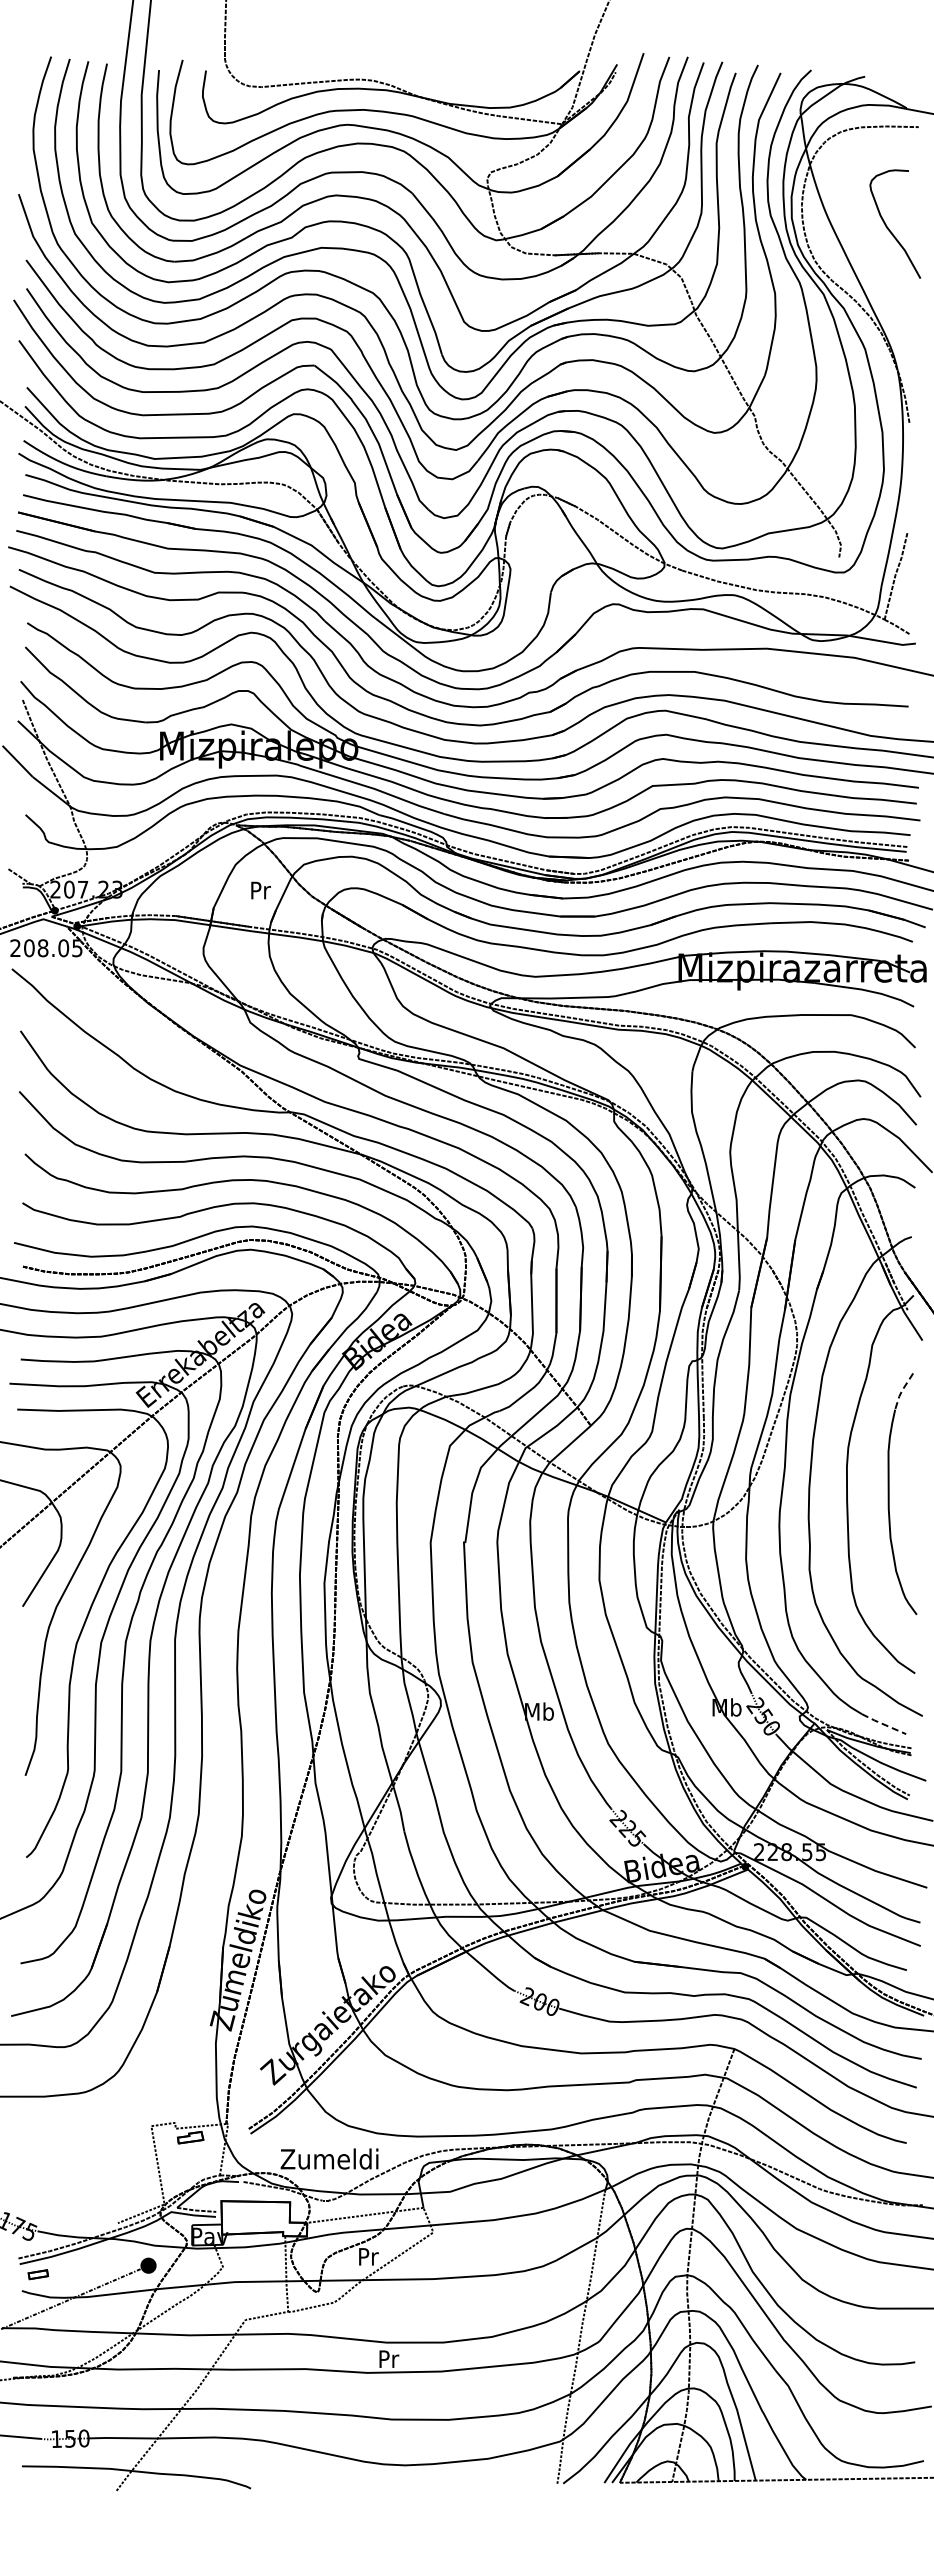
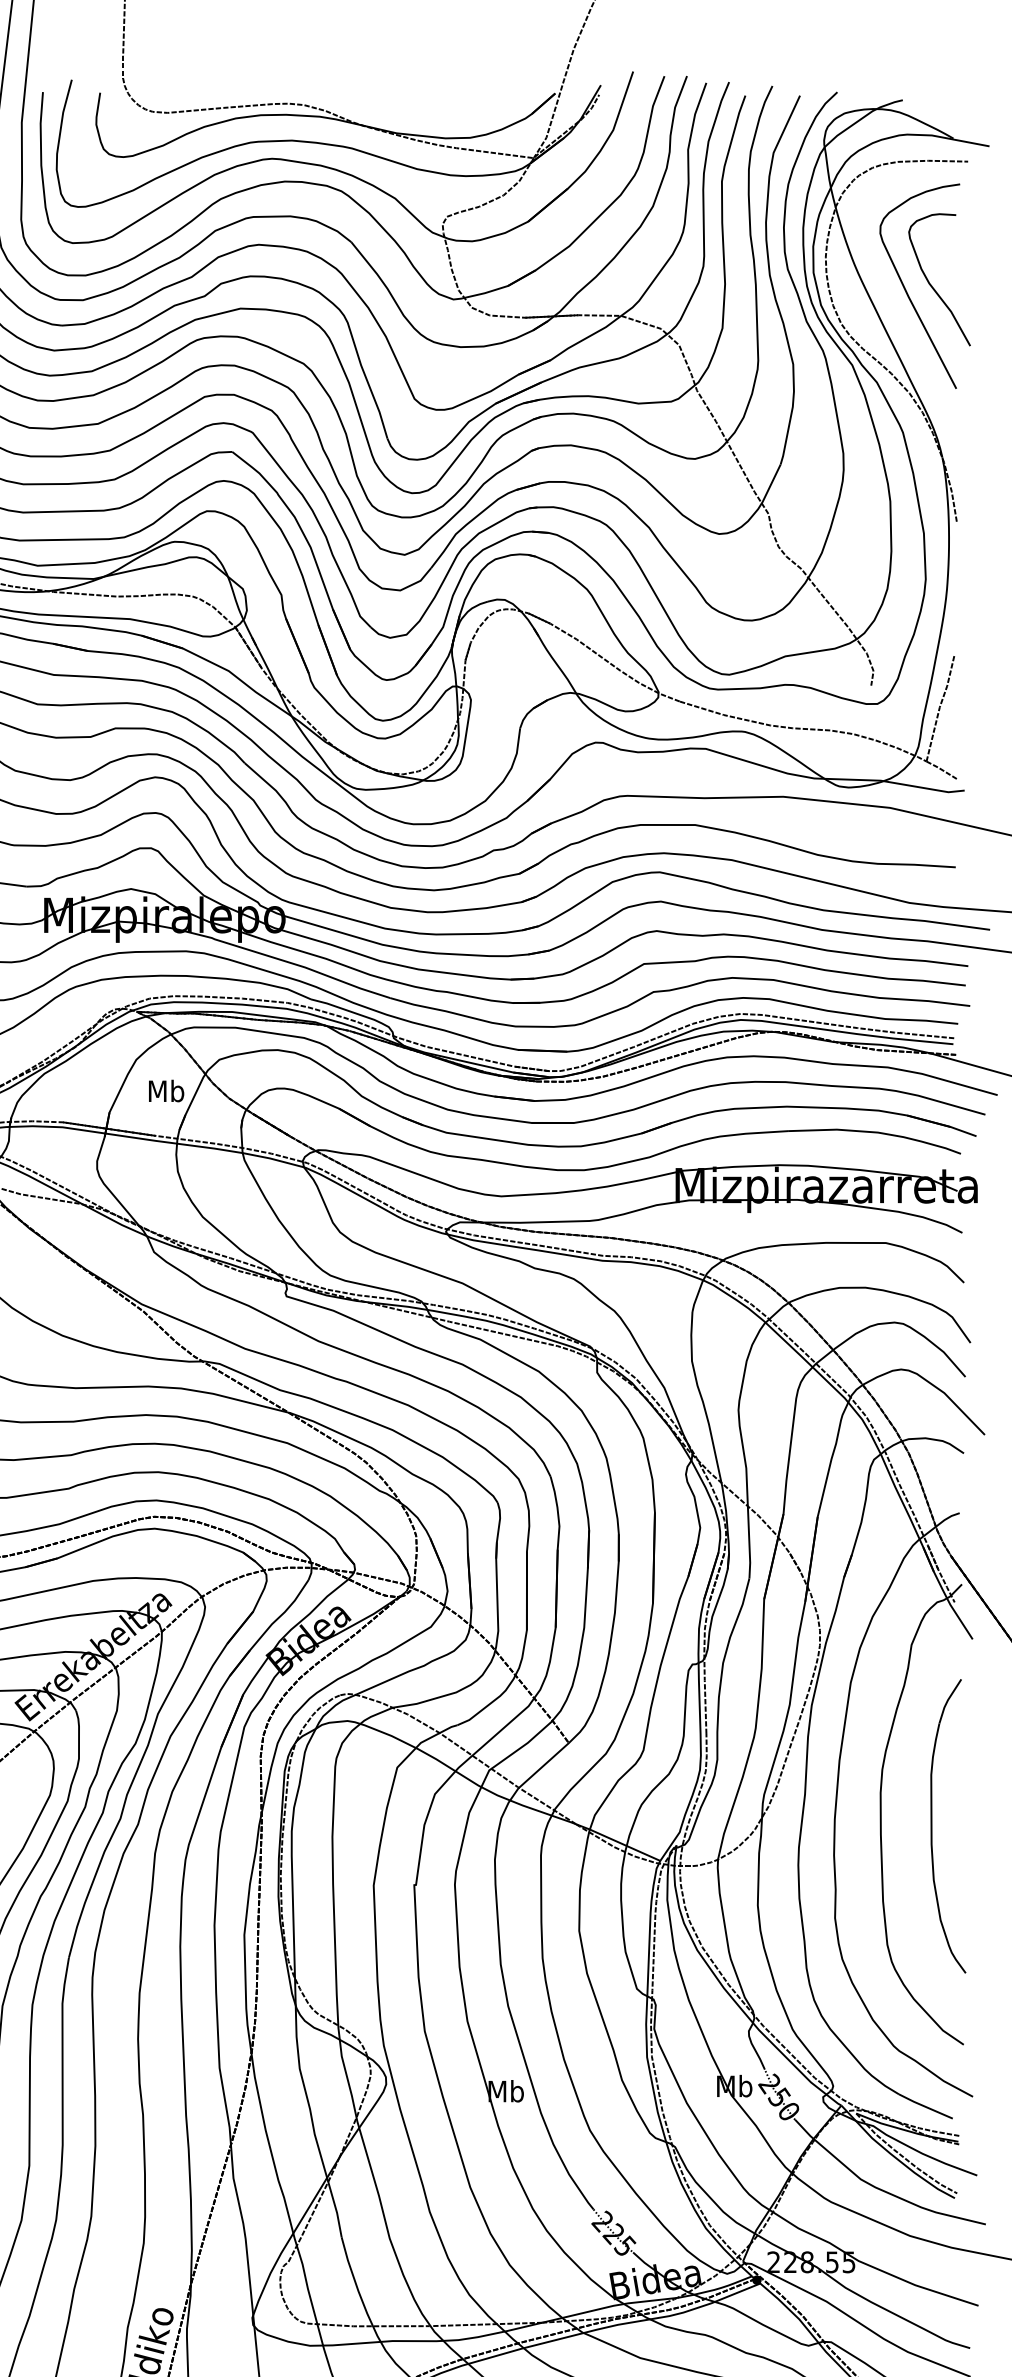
curve: (869, 234) -> (908, 292), added
text: (260, 890) -> (166, 1091), Pr -> Mb
line: (902, 1390) -> (948, 1700), dashed -> solid
line: (883, 1724) -> (925, 2106), dashed -> solid

